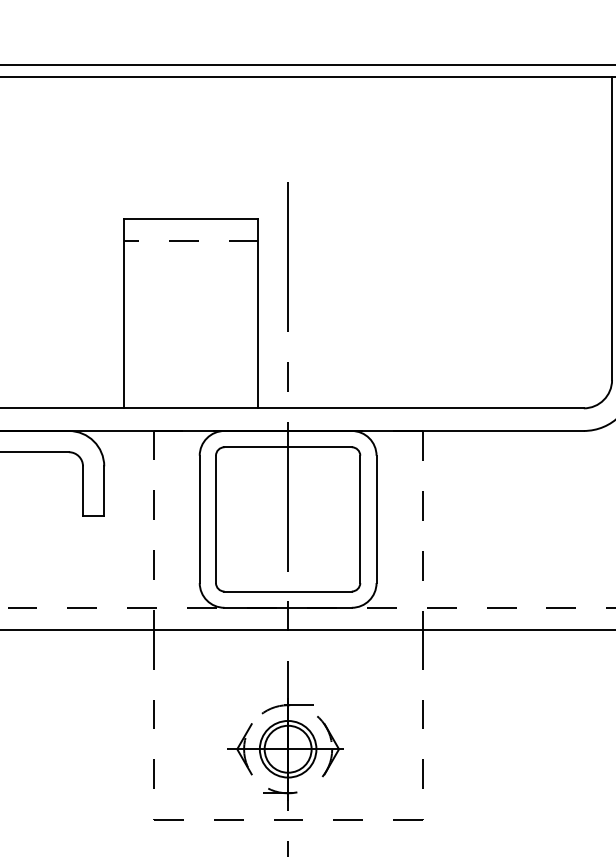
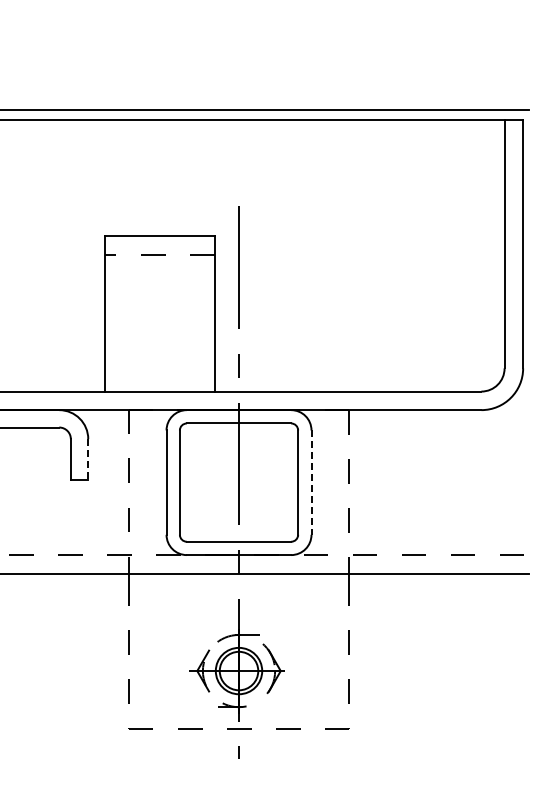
line: (104, 491) -> (88, 459), solid -> dashed
line: (376, 520) -> (311, 483), solid -> dashed

